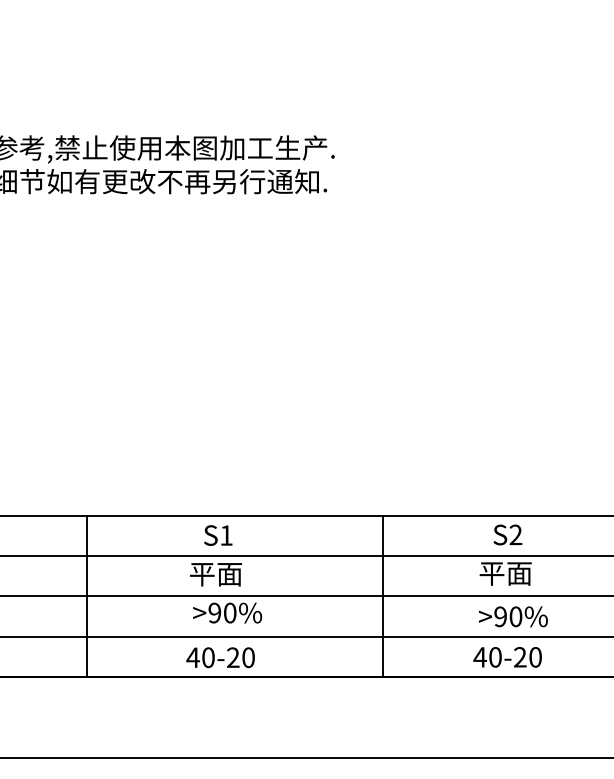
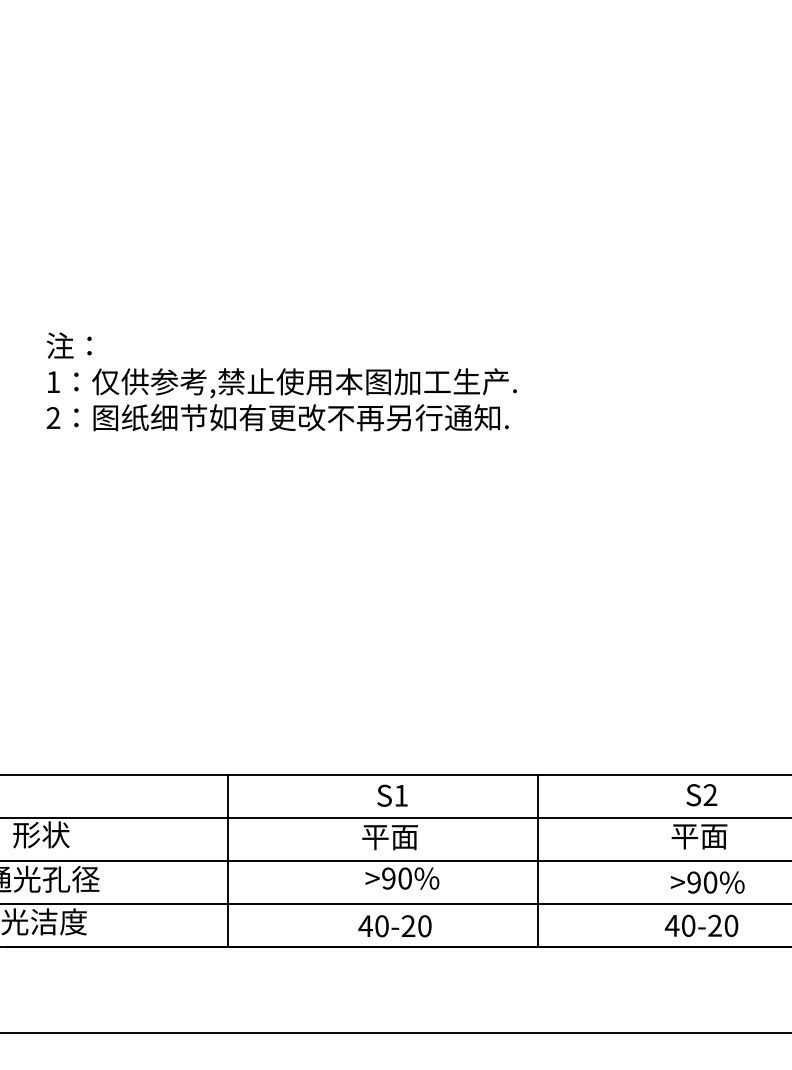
line: (87, 596) -> (228, 860), moved
line: (383, 596) -> (538, 860), moved

